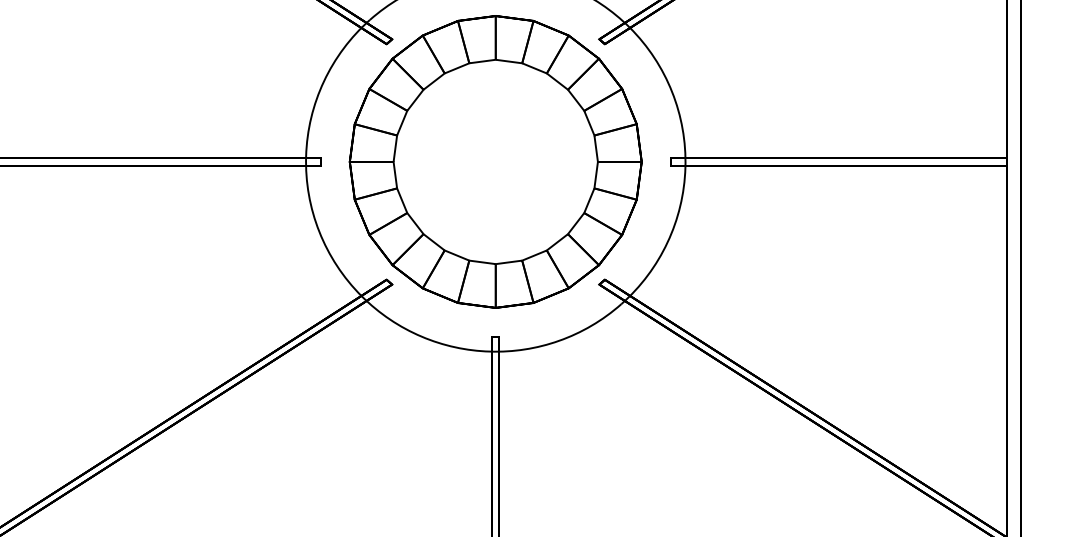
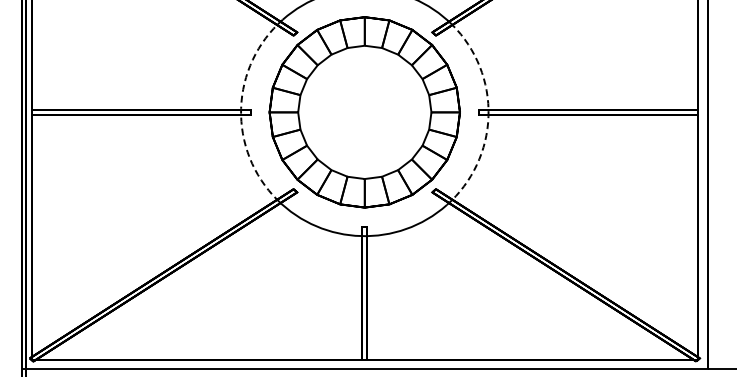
arc: (306, 155) -> (241, 108), solid -> dashed
arc: (685, 168) -> (488, 116), solid -> dashed

